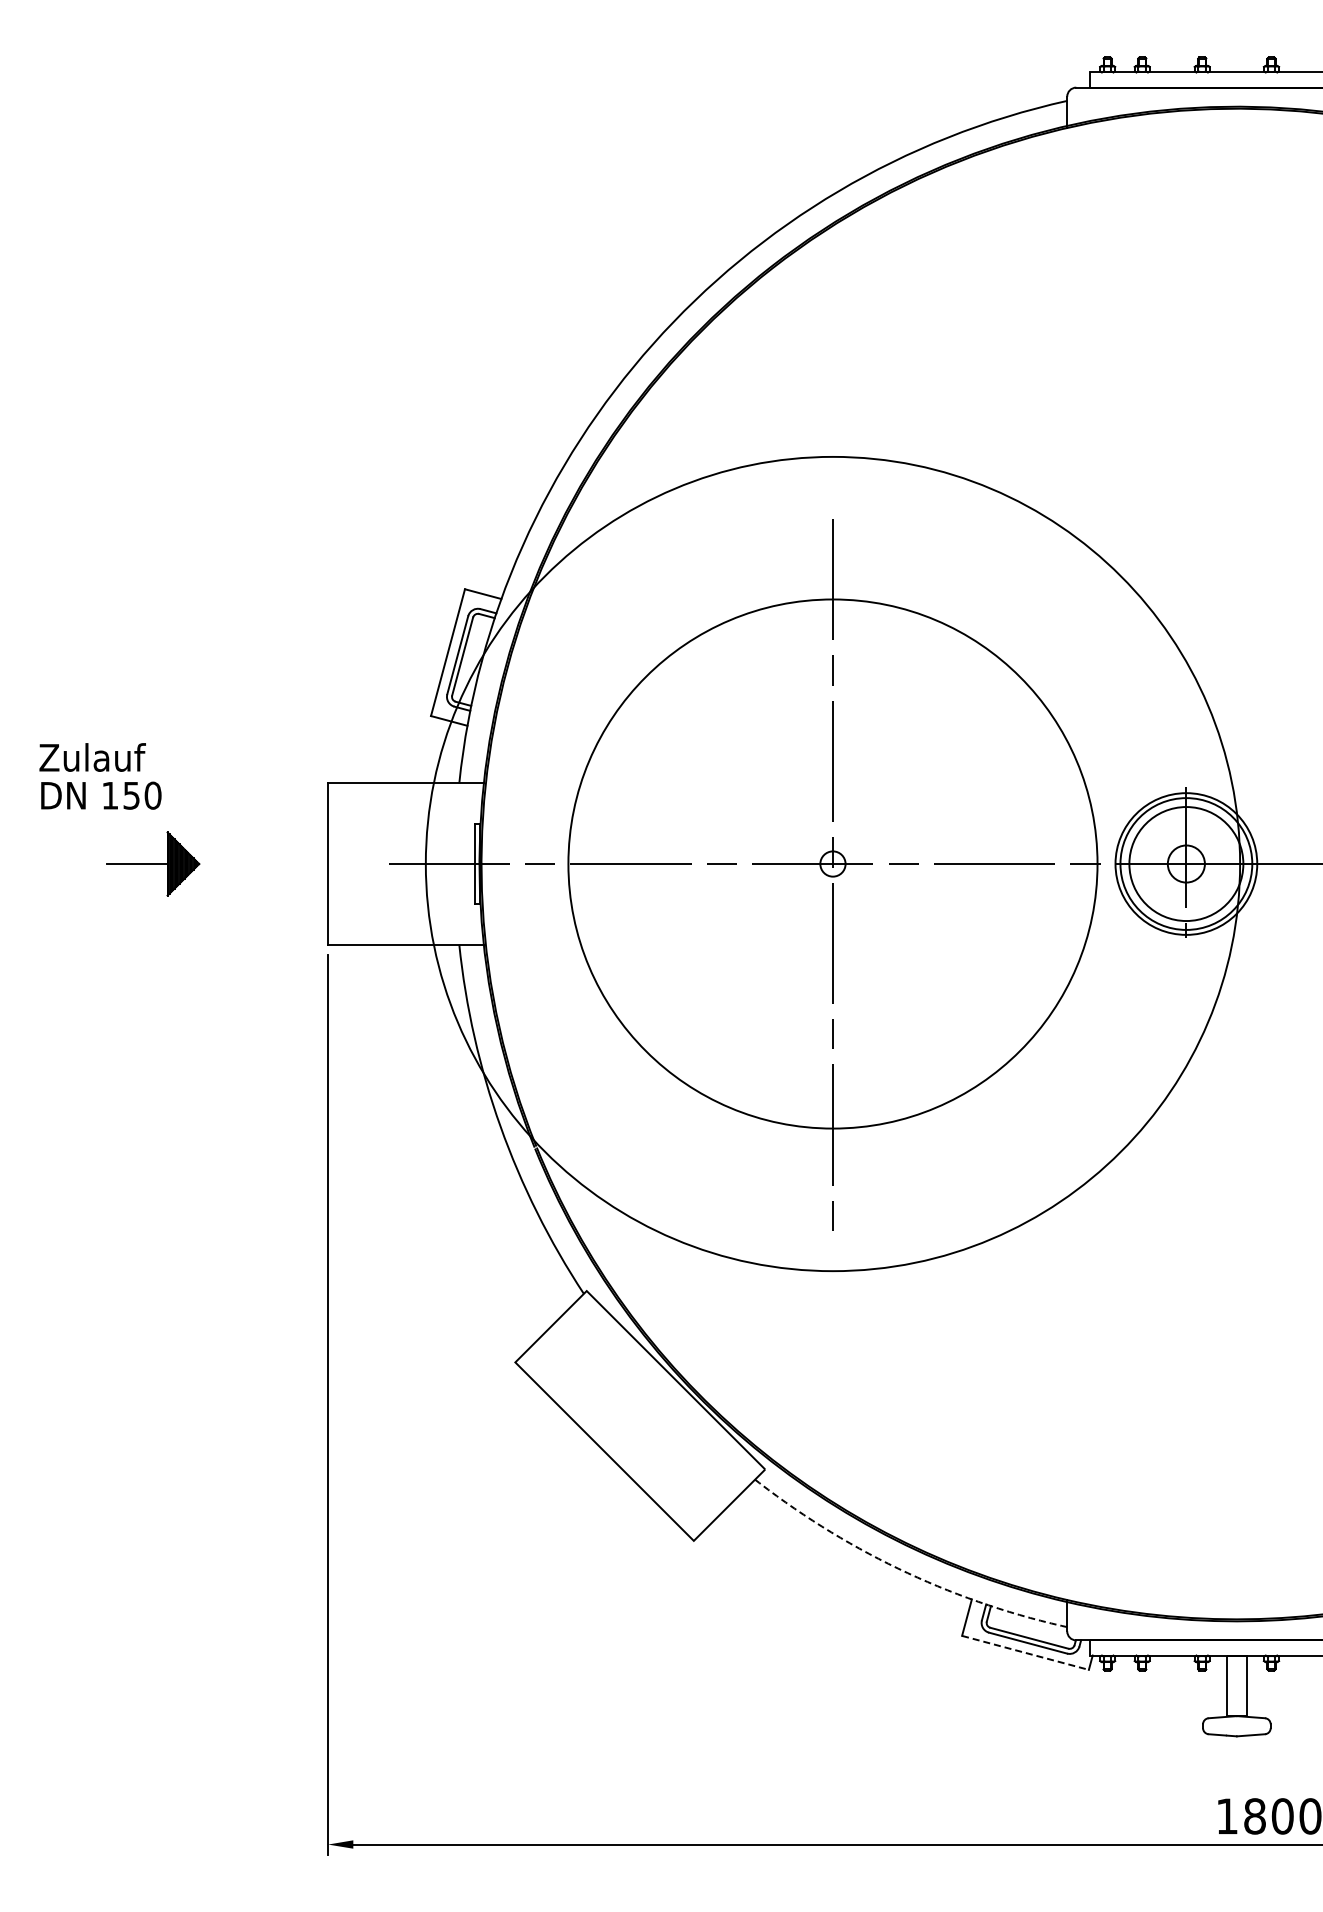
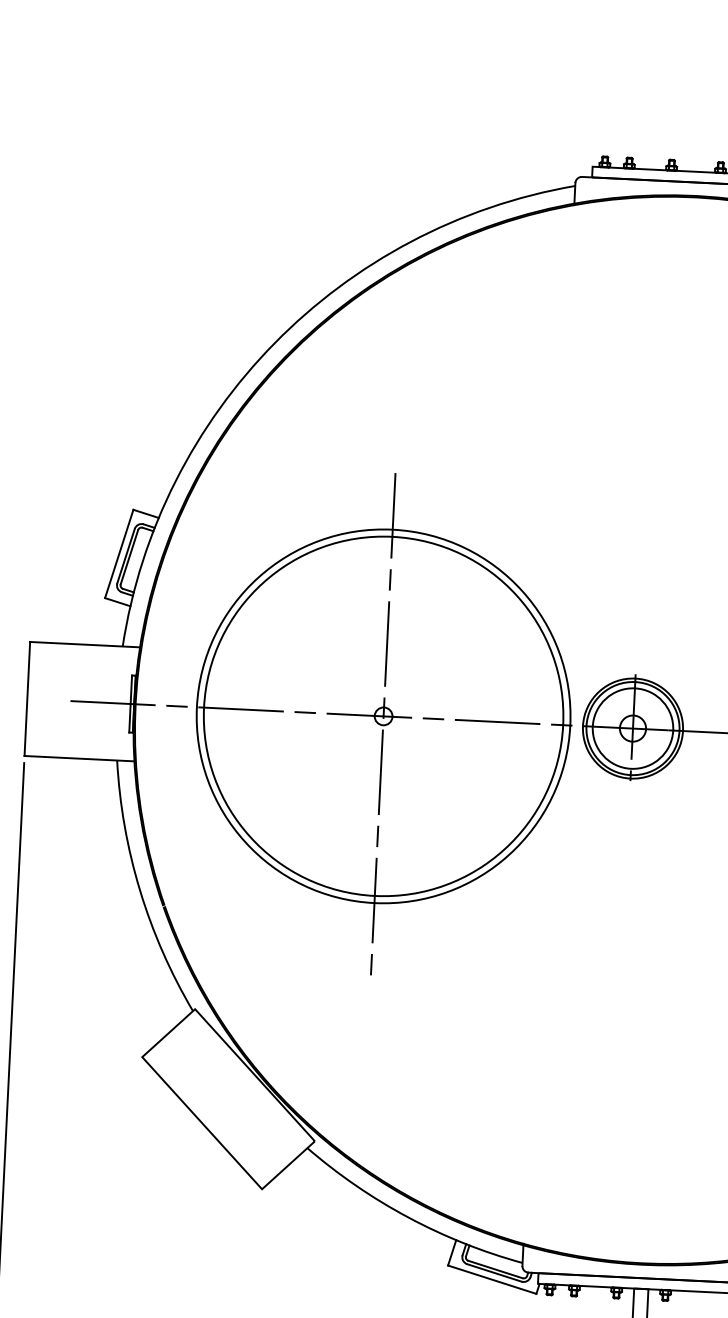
circle: (832, 863) -> (383, 716), size x0.62
arc: (902, 1570) -> (408, 1217), dashed -> solid
line: (1025, 1652) -> (492, 1279), dashed -> solid

